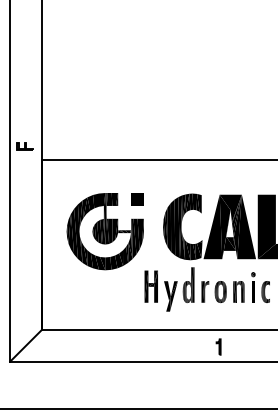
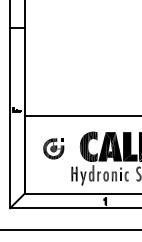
part: (105, 230) -> (53, 148), size x0.6

